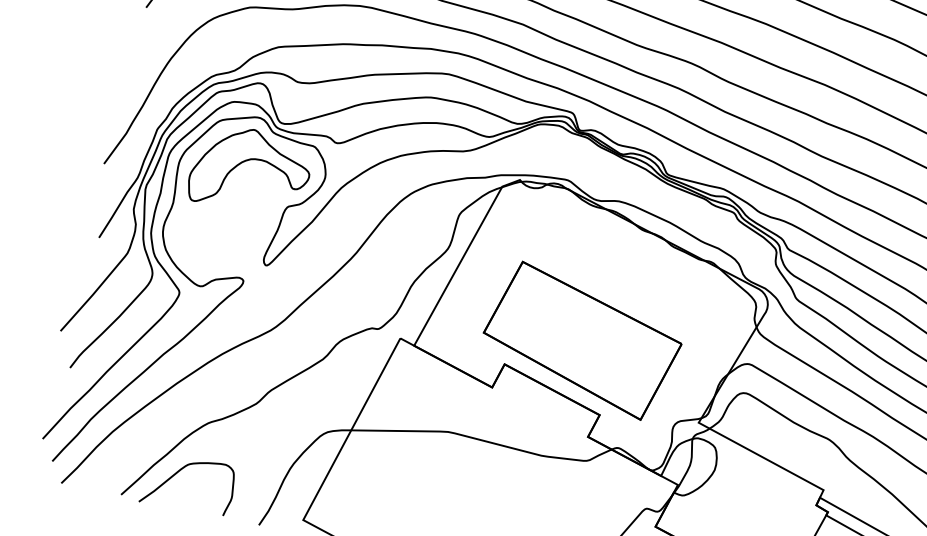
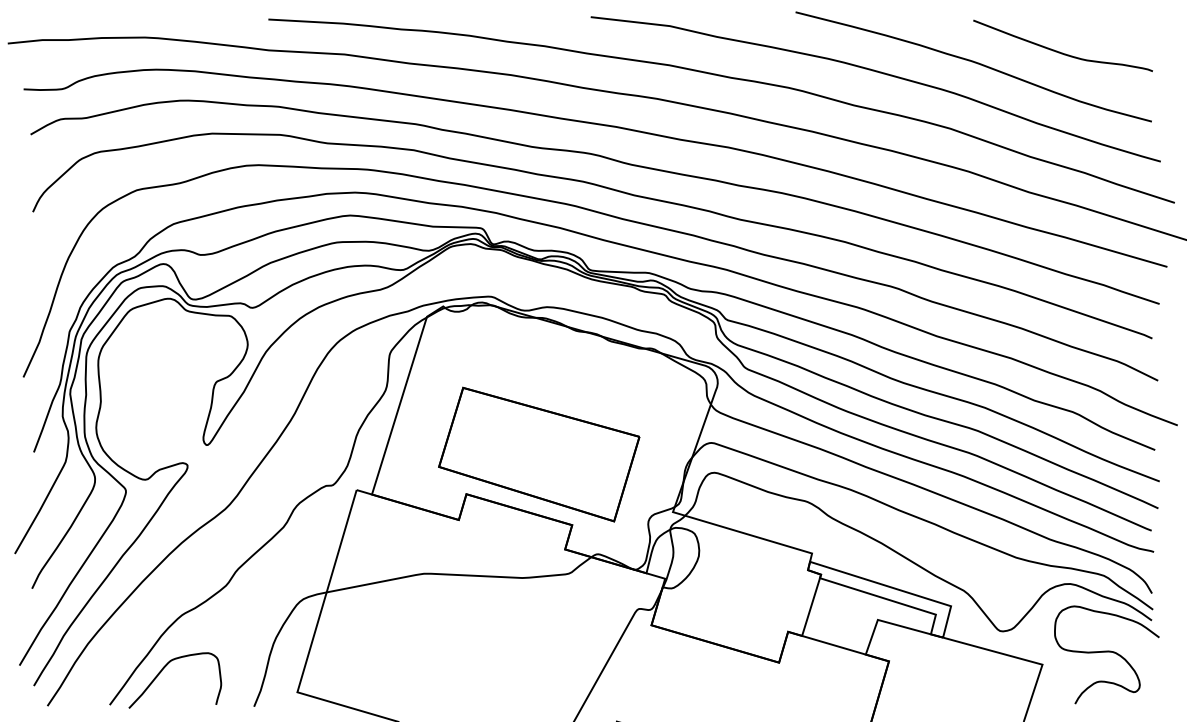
part: (248, 161) -> (167, 344), removed

